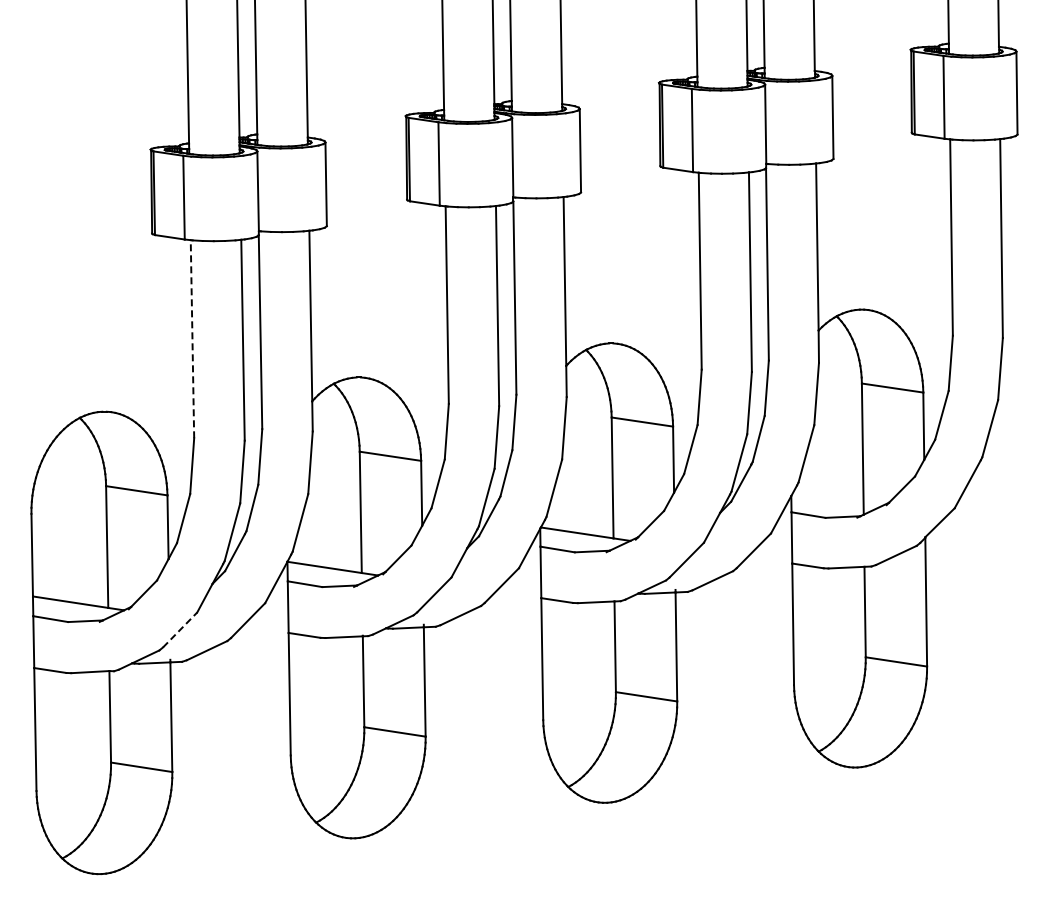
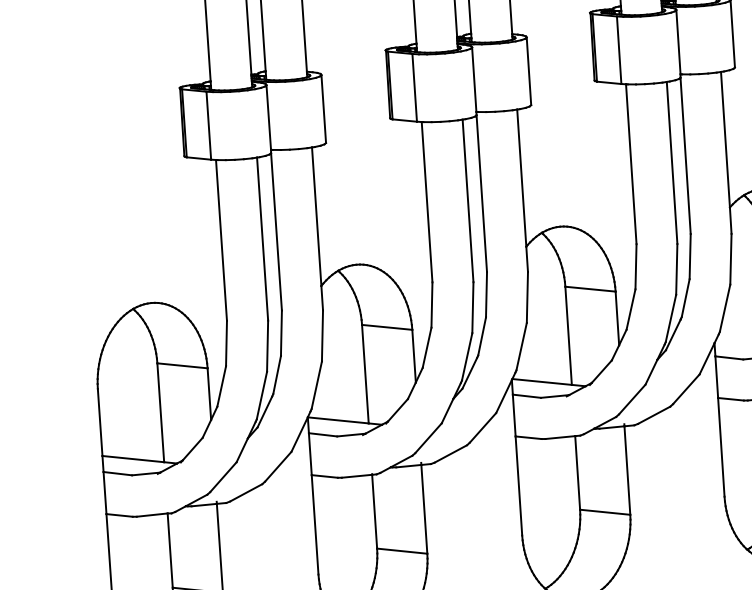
line: (192, 338) -> (221, 239), dashed -> solid
line: (180, 629) -> (223, 476), dashed -> solid

